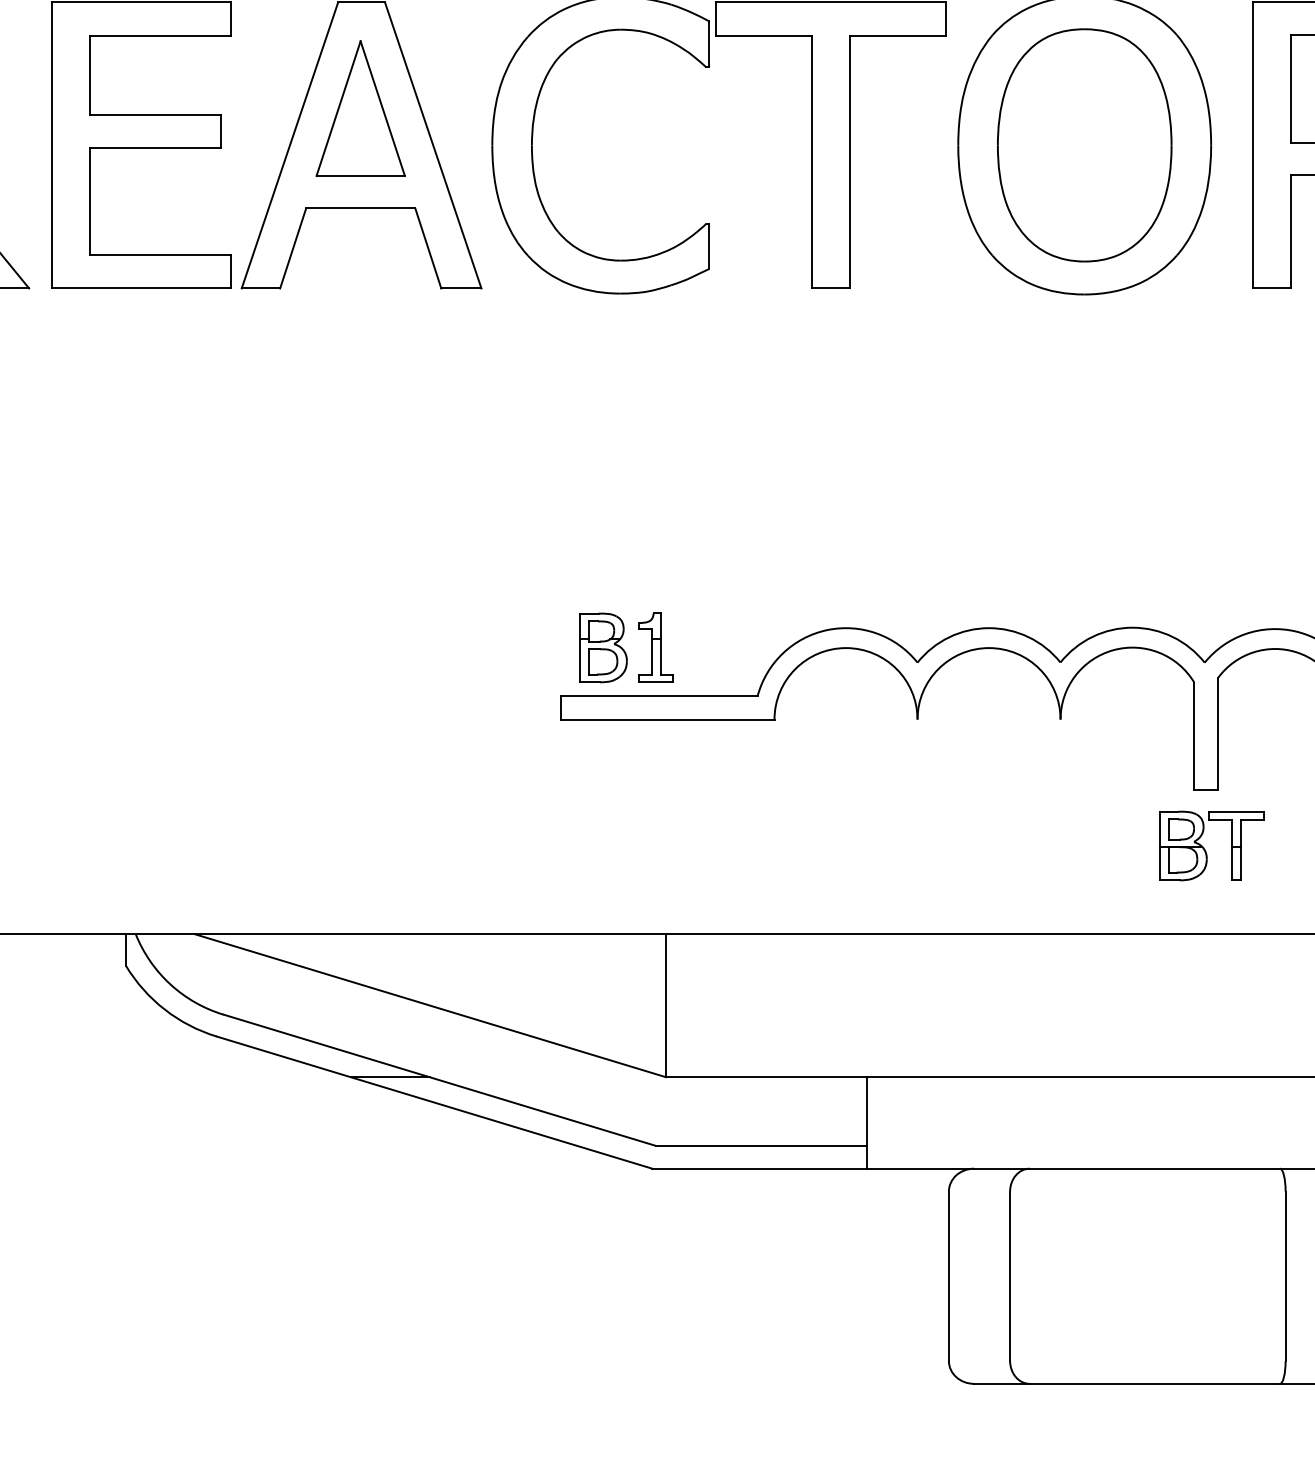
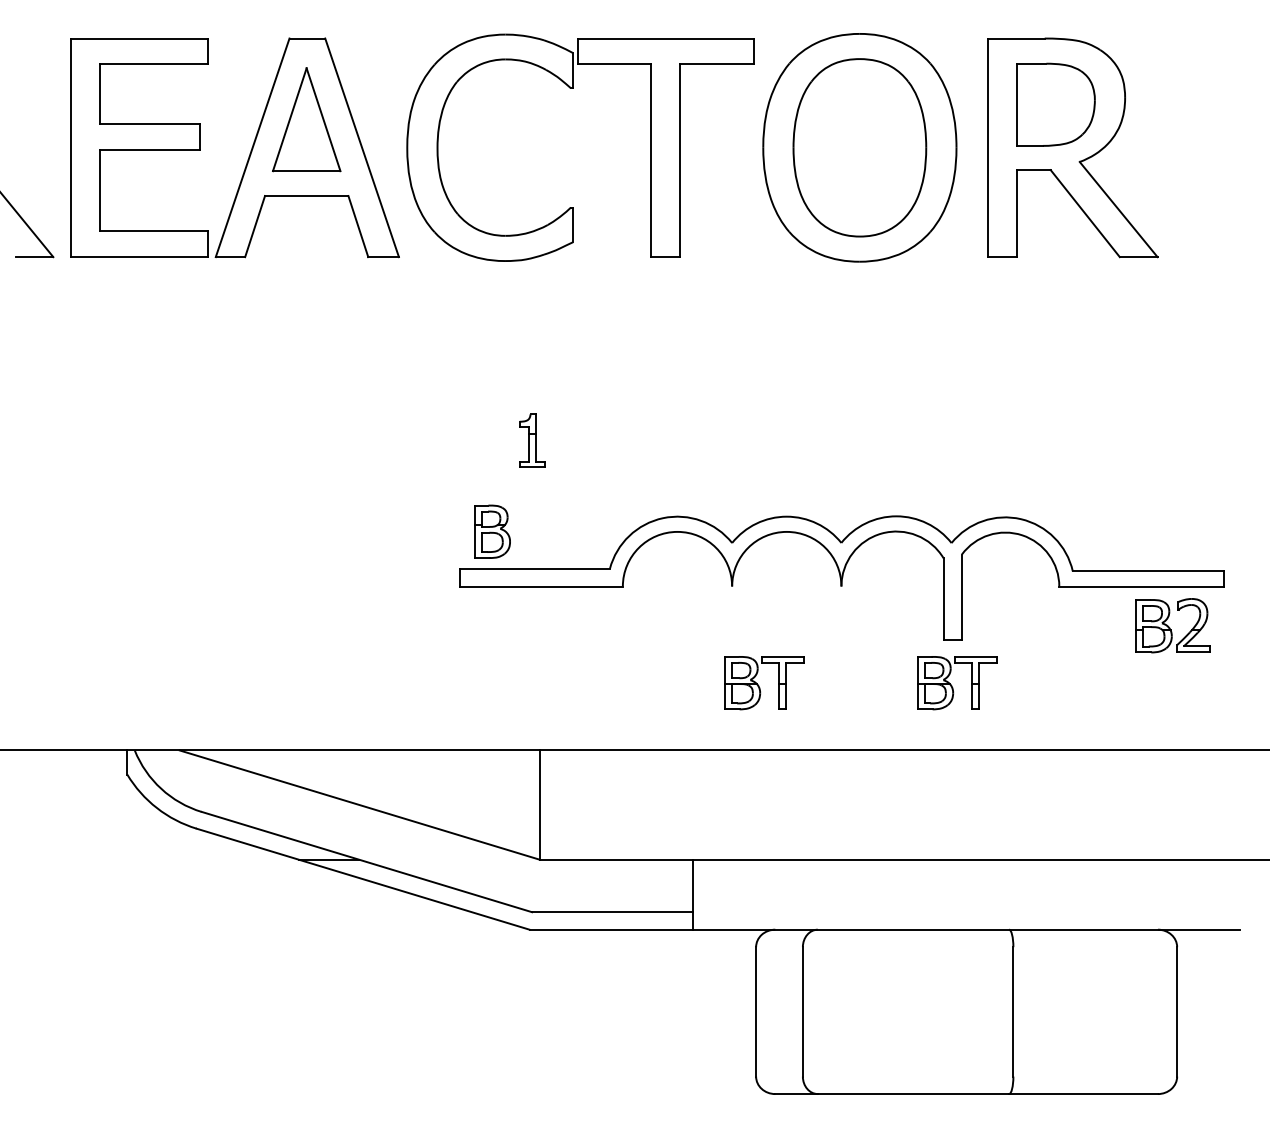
part: (656, 647) -> (532, 440), moved
part: (959, 846) -> (764, 683), added

